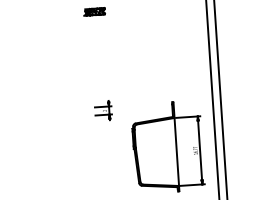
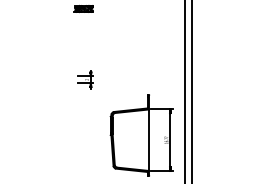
part: (103, 110) -> (85, 79), moved

